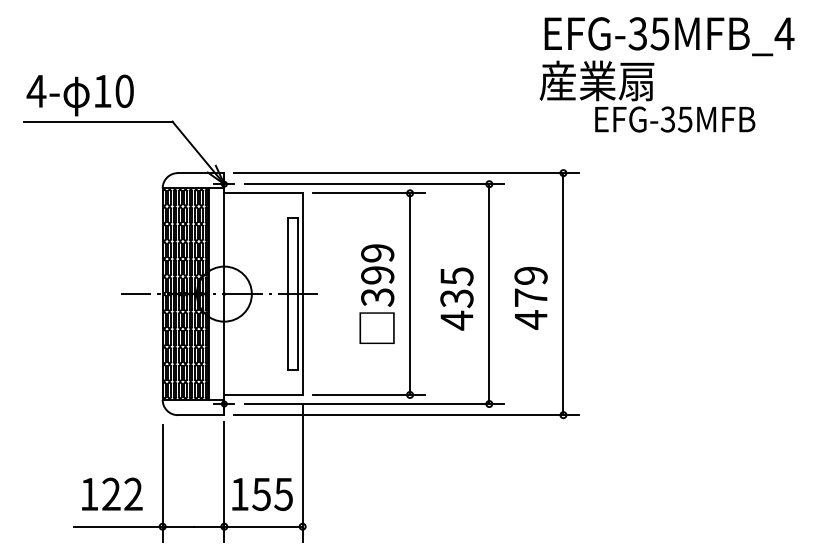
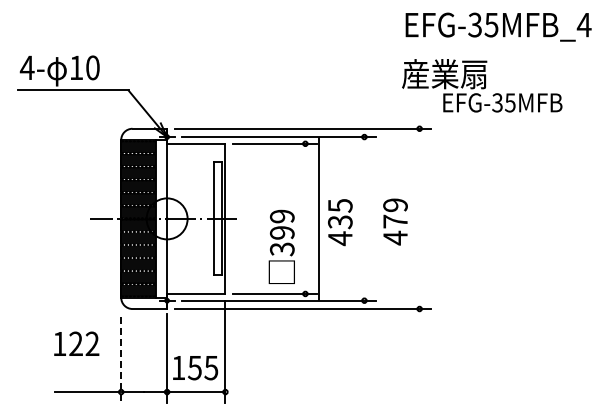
text: (647, 96) -> (482, 85), moved
text: (376, 293) -> (281, 246), moved
line: (410, 293) -> (305, 218), removed
line: (489, 293) -> (319, 218), moved
line: (563, 293) -> (419, 218), removed
line: (163, 484) -> (121, 360), solid -> dashed
text: (112, 493) -> (76, 343), moved

